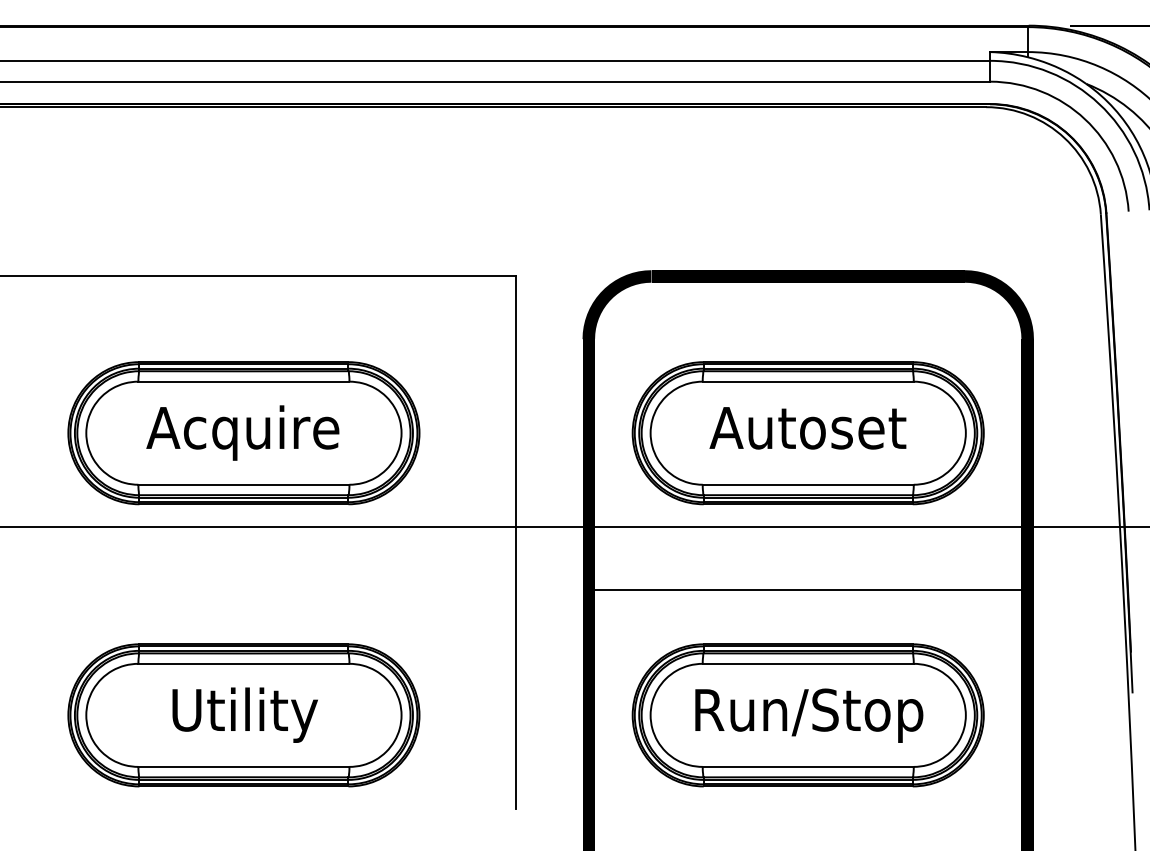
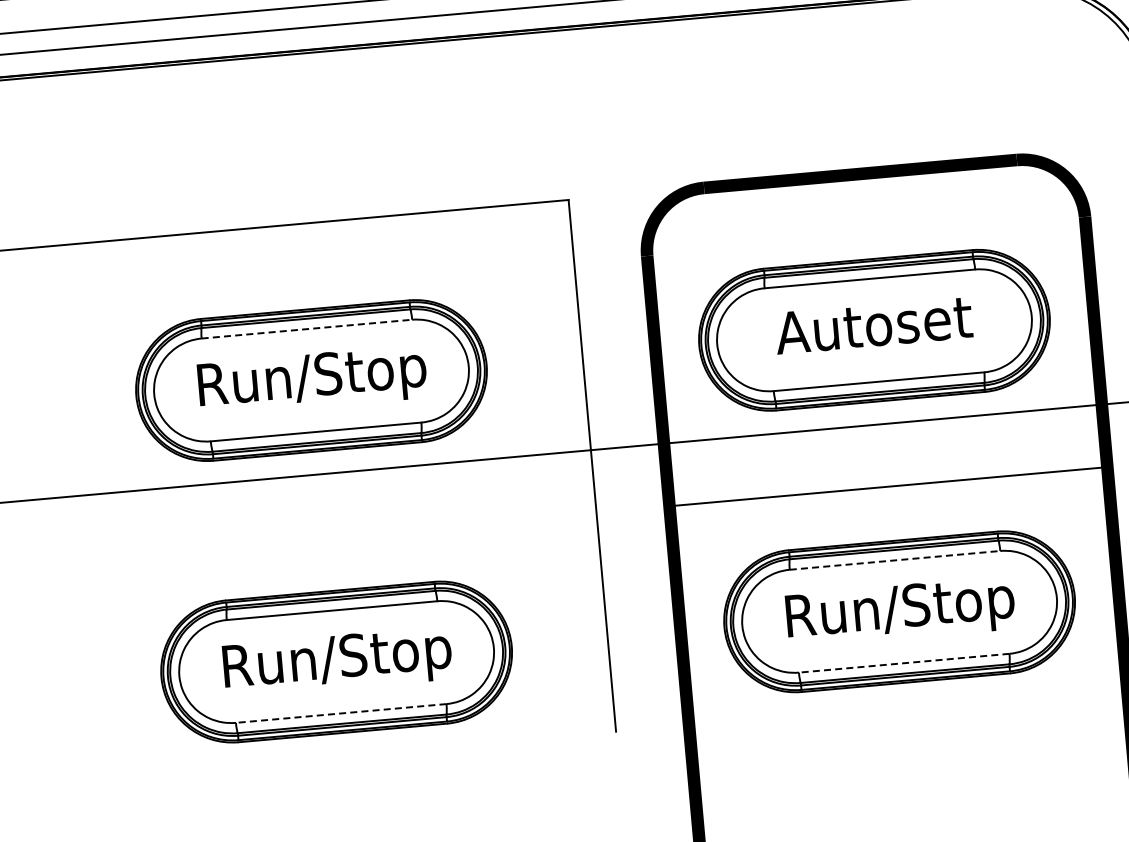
line: (244, 381) -> (307, 328), solid -> dashed
text: (244, 432) -> (312, 379), Acquire -> Run/Stop
line: (808, 663) -> (895, 560), solid -> dashed
text: (244, 714) -> (337, 661), Utility -> Run/Stop
line: (243, 766) -> (340, 713), solid -> dashed
line: (807, 766) -> (903, 662), solid -> dashed

